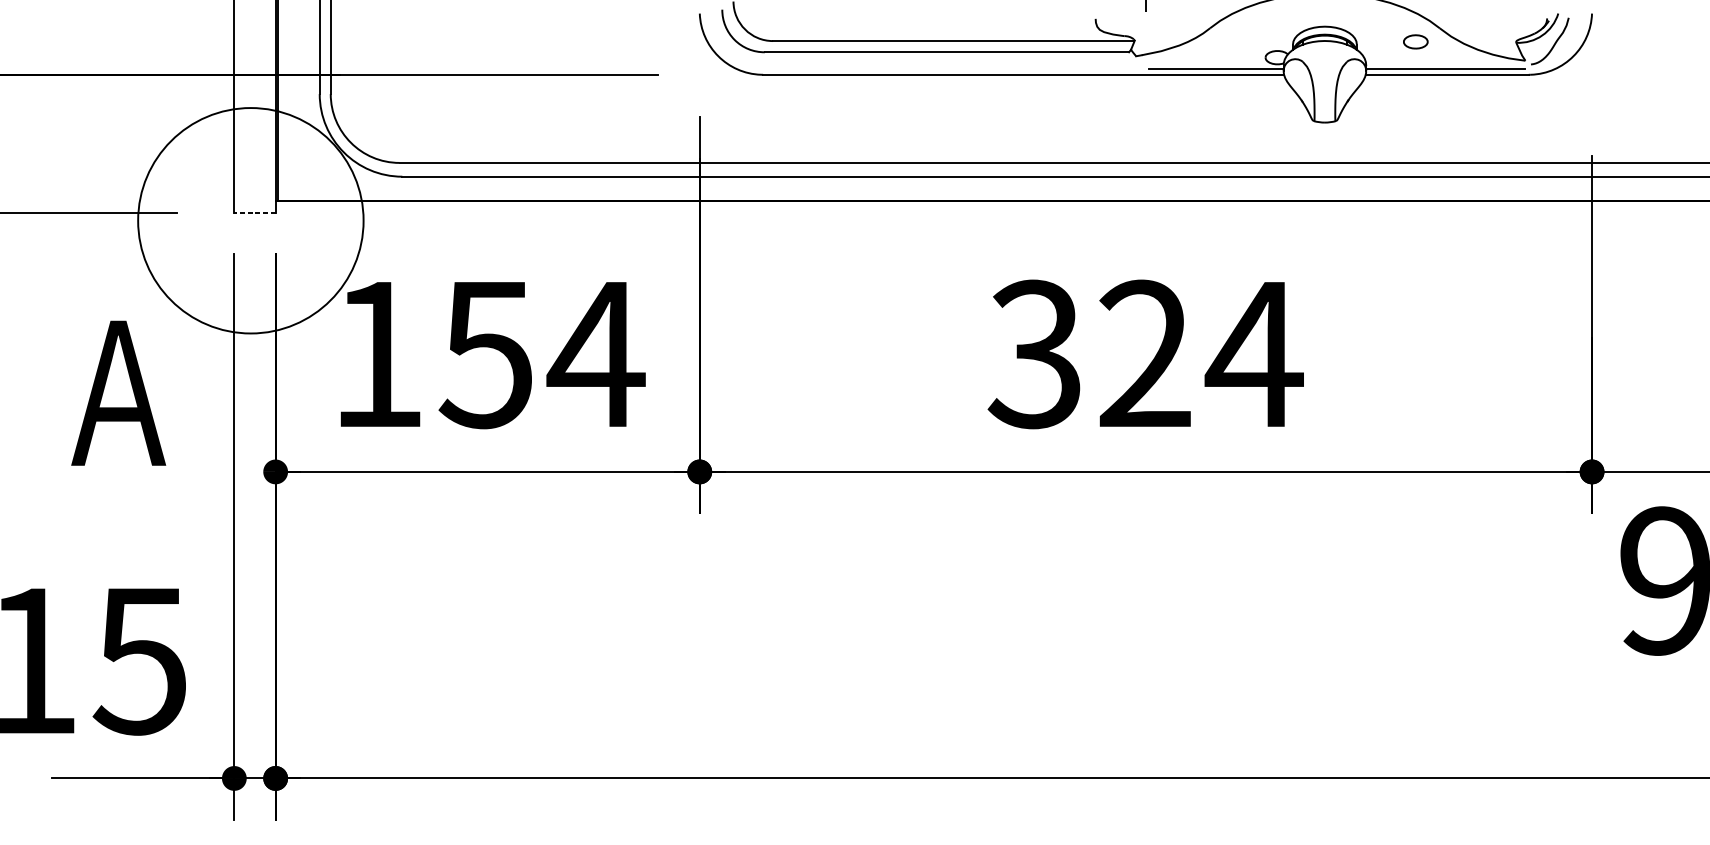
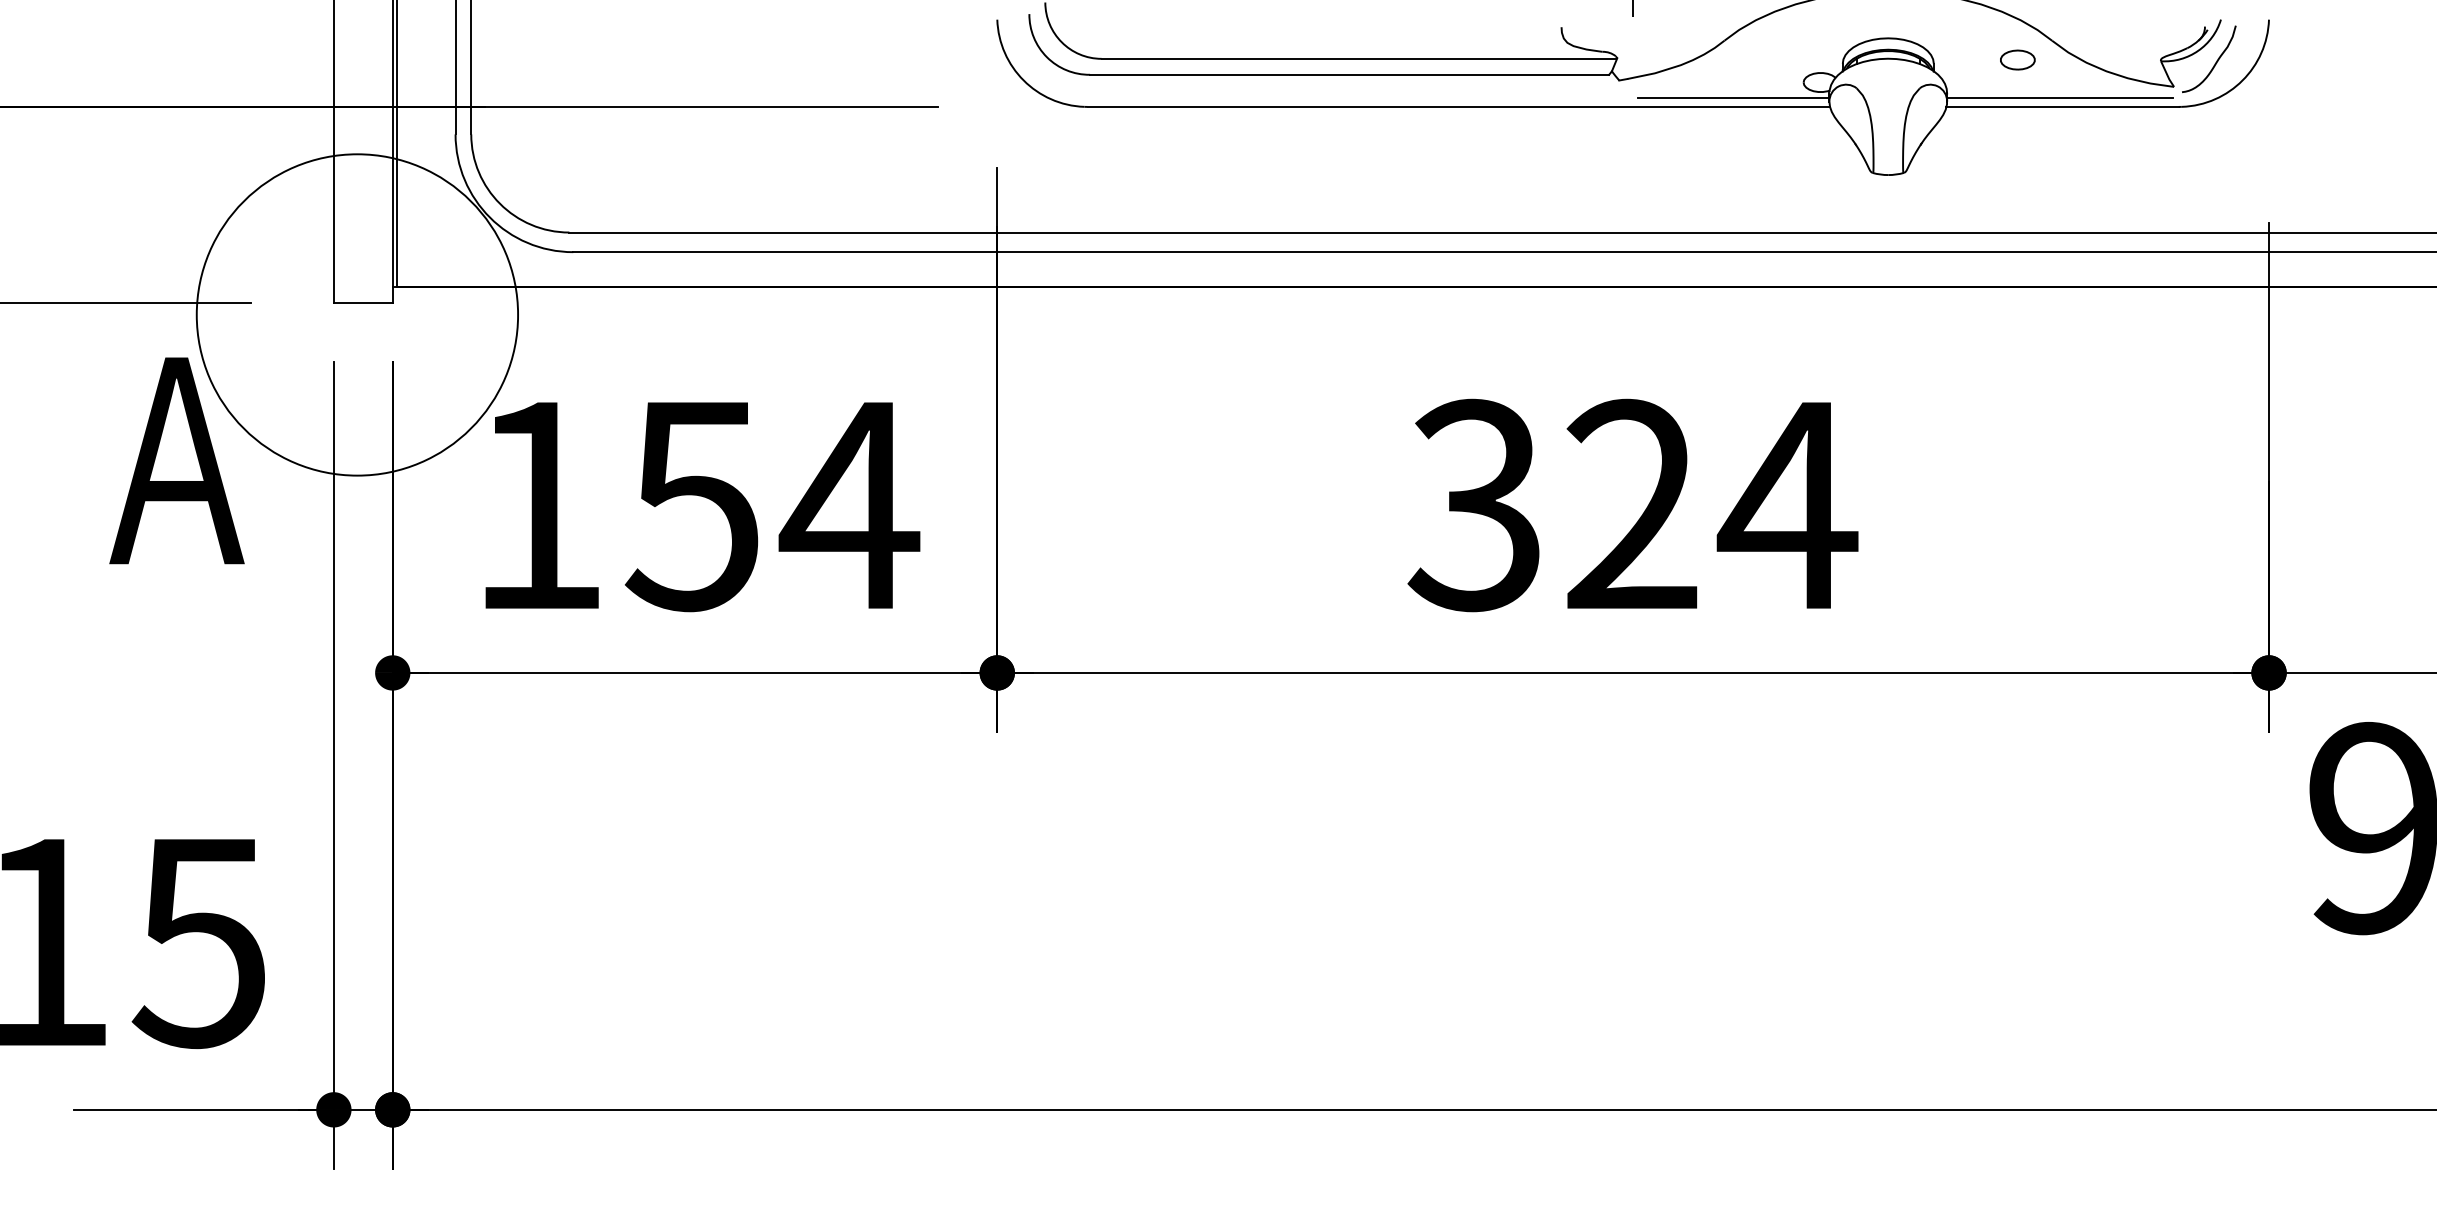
line: (254, 212) -> (362, 303), dashed -> solid
text: (118, 393) -> (176, 460), moved

